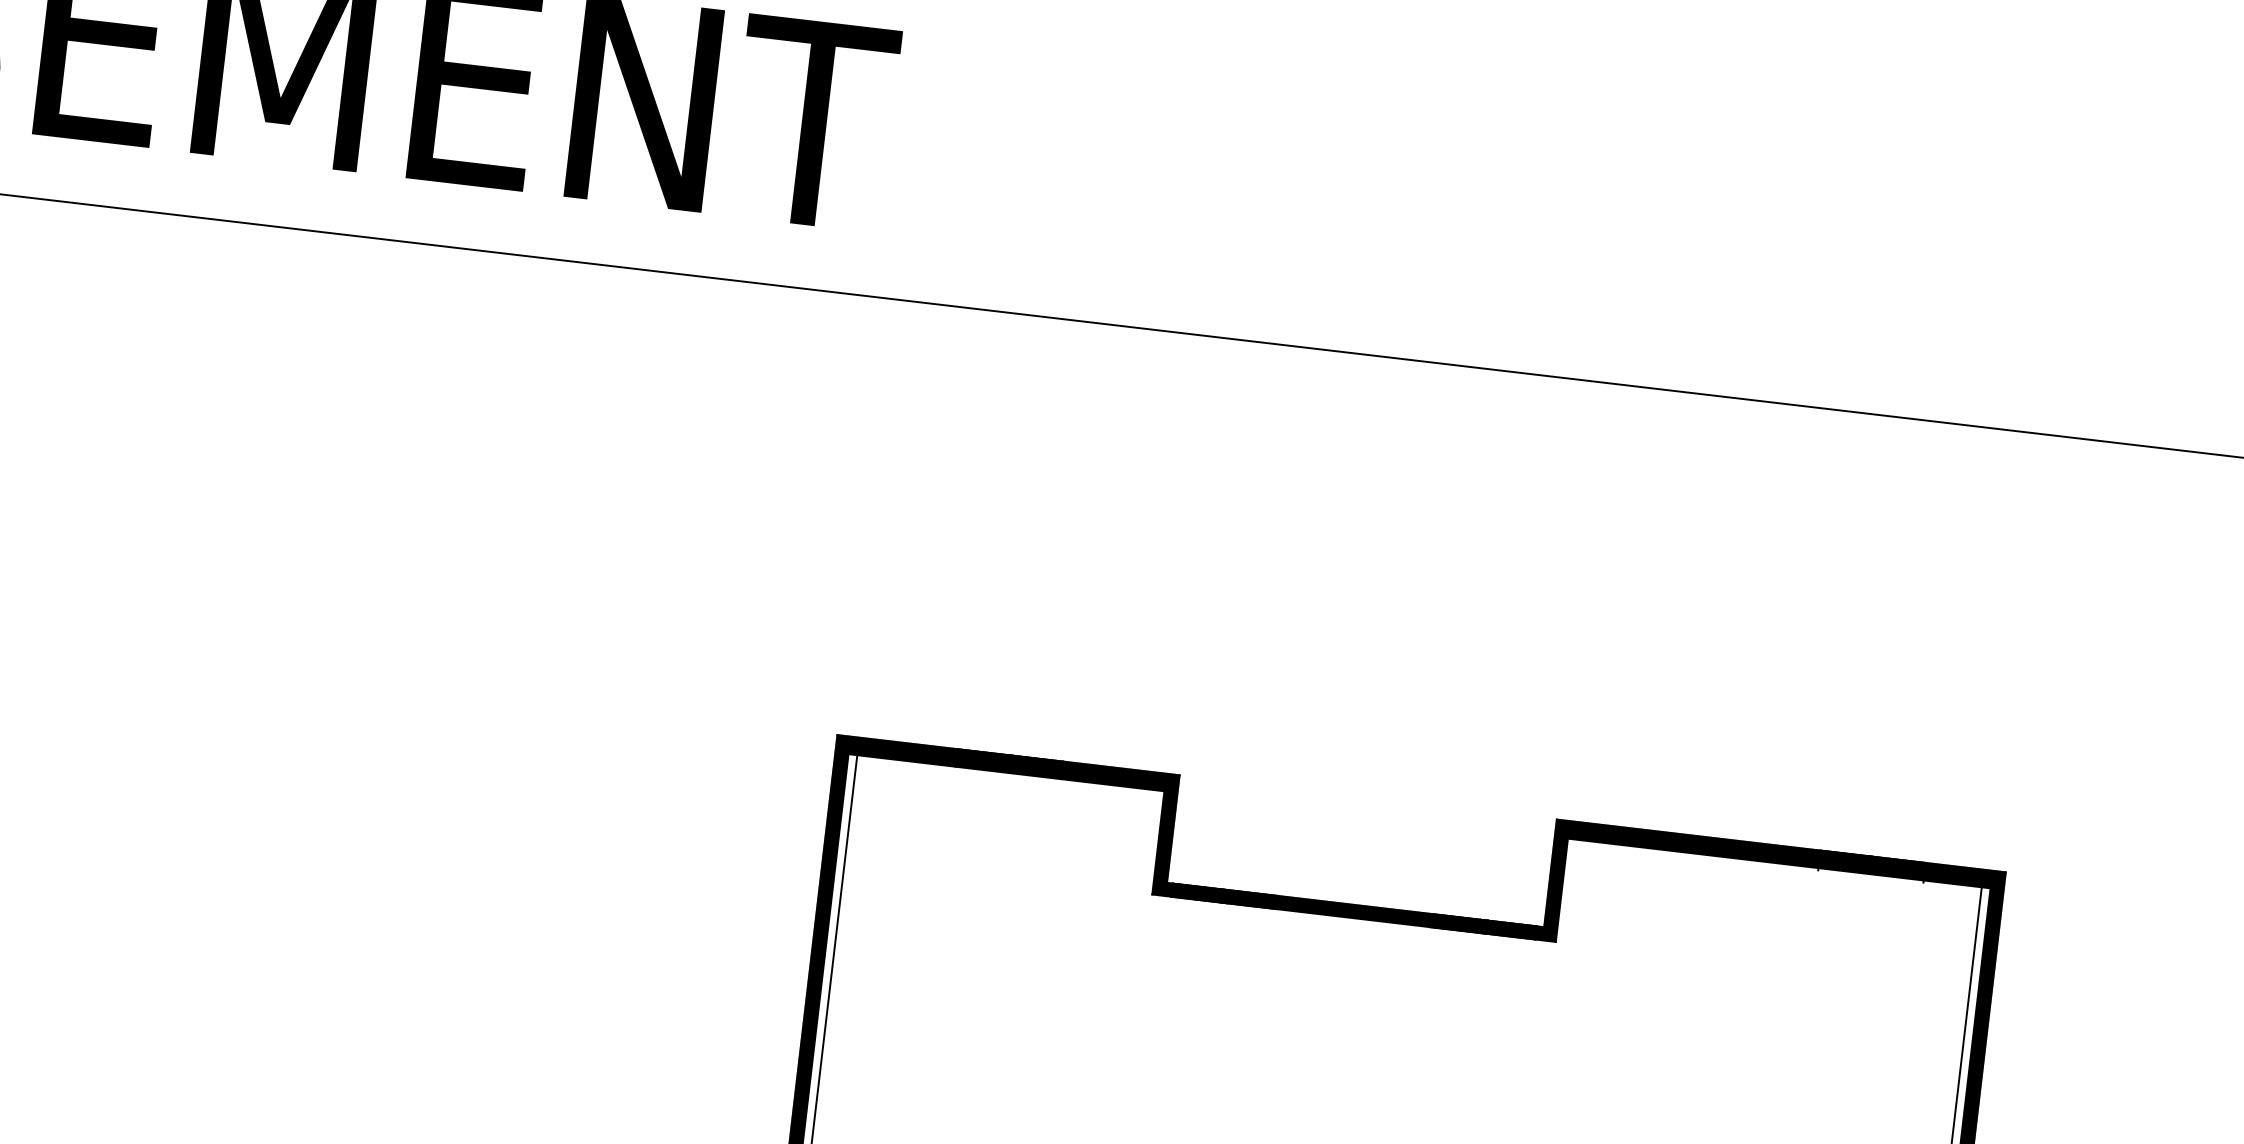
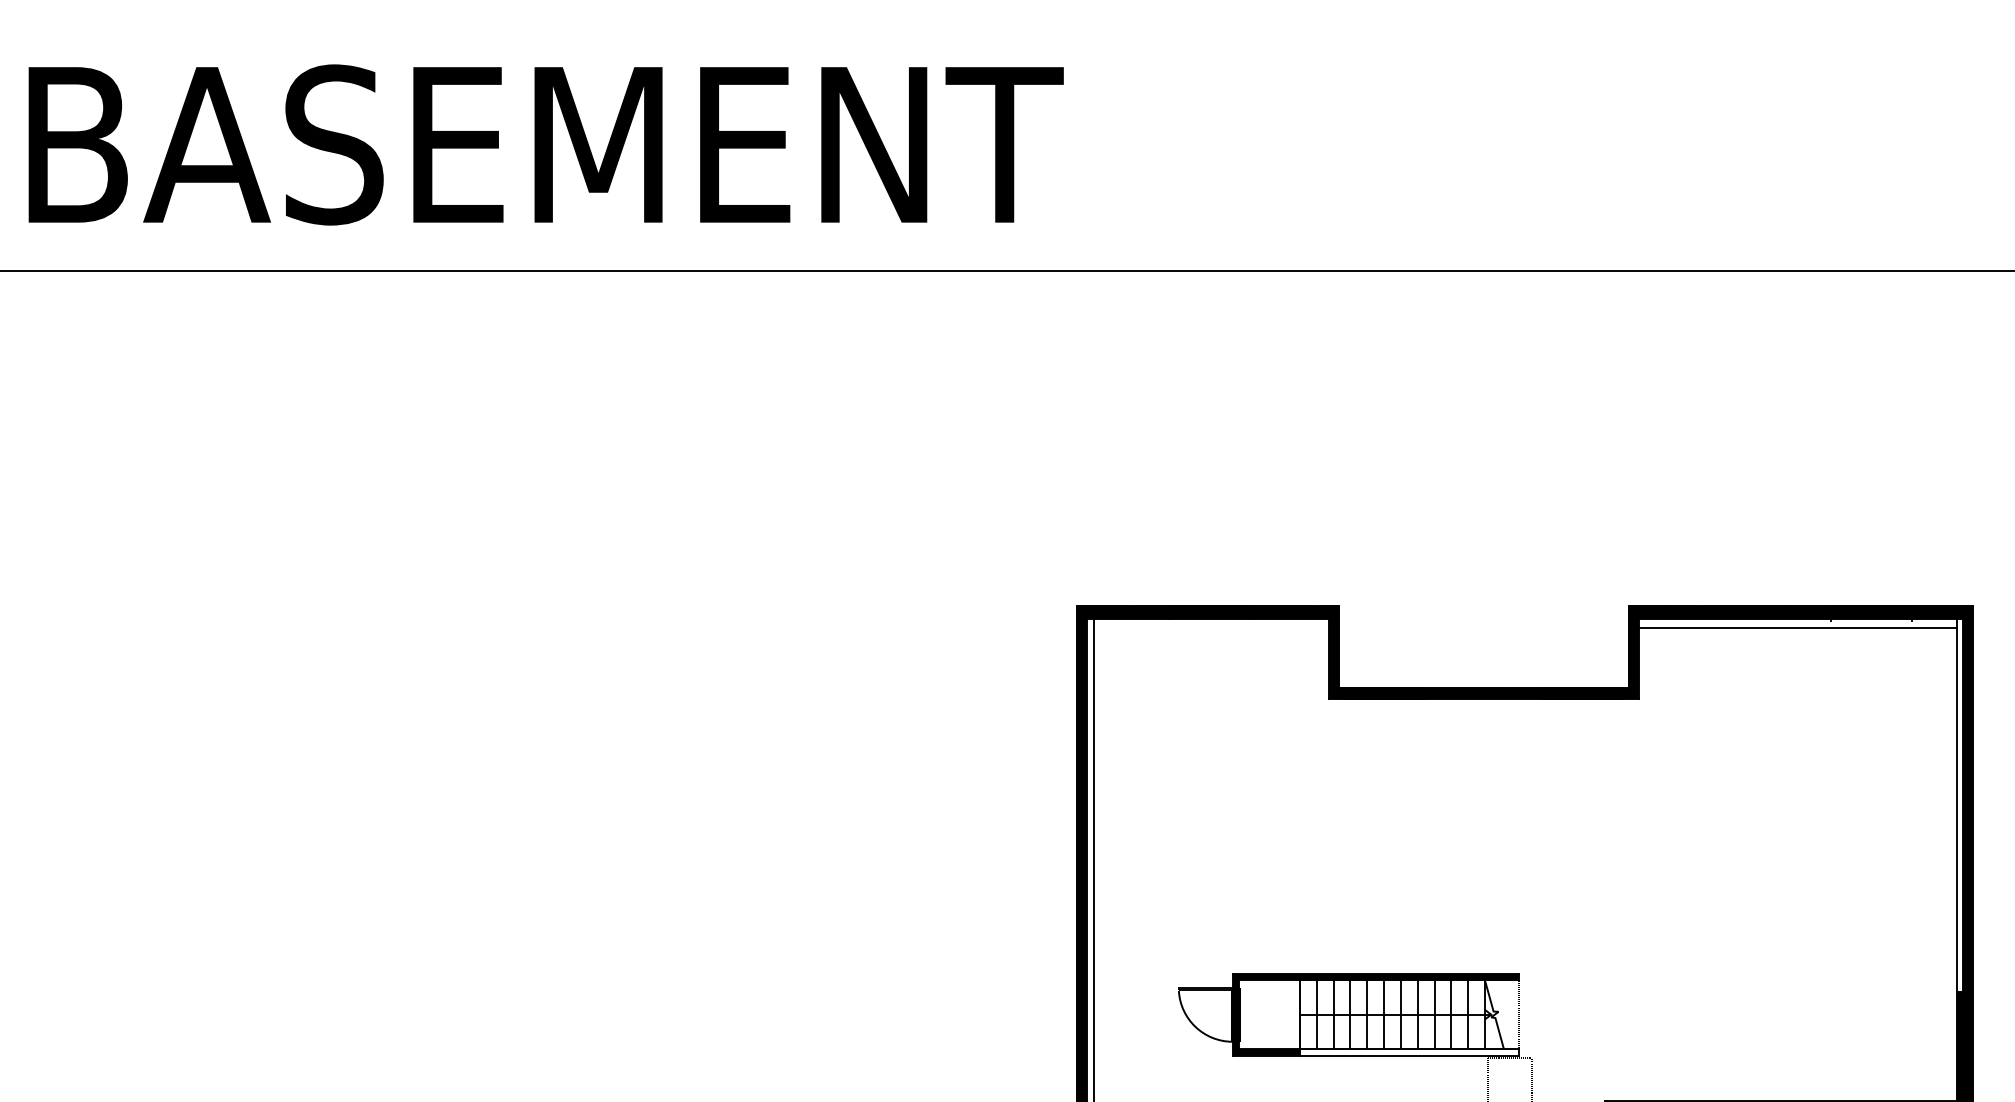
line: (1773, 873) -> (1797, 627), added

